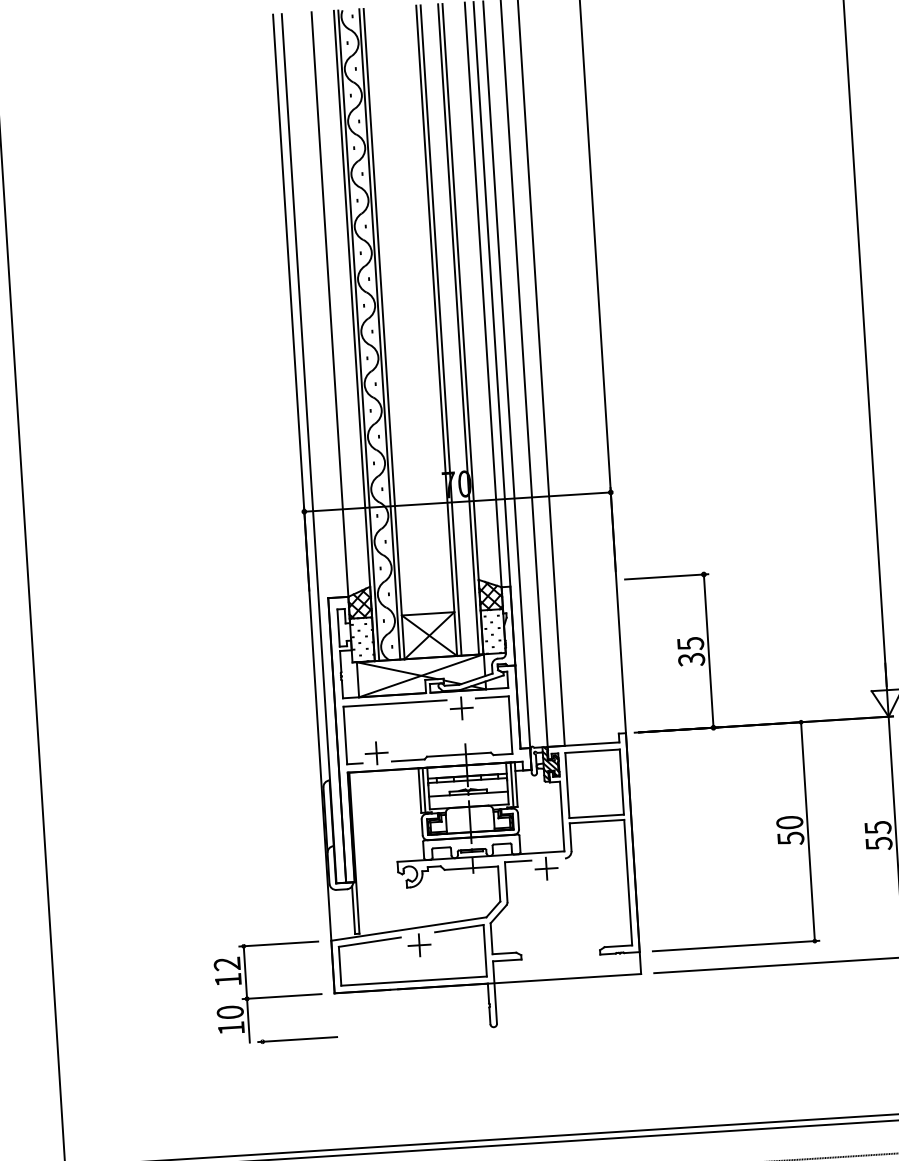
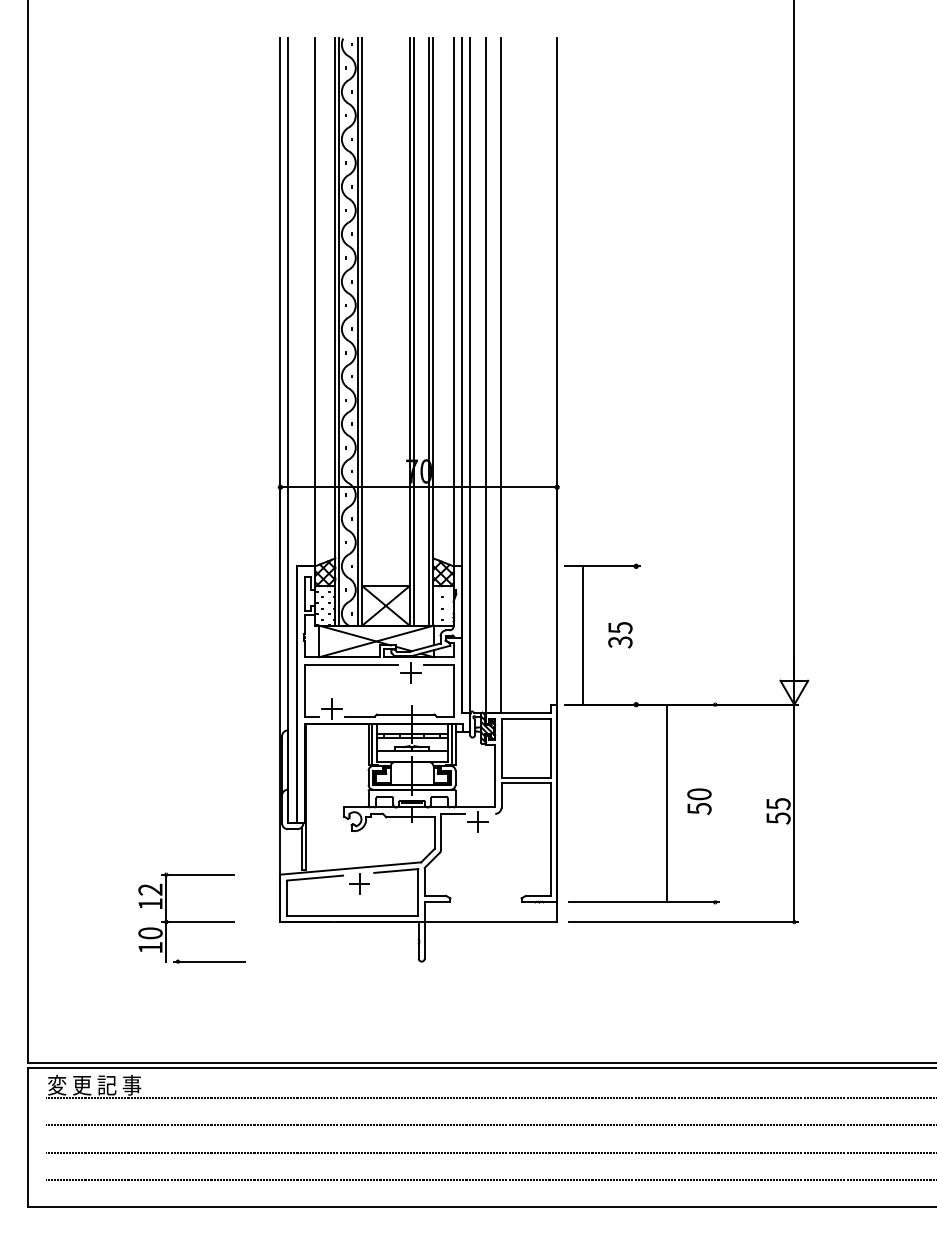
line: (709, 651) -> (583, 635), moved
line: (808, 831) -> (667, 803), moved
part: (274, 991) -> (191, 917), moved

